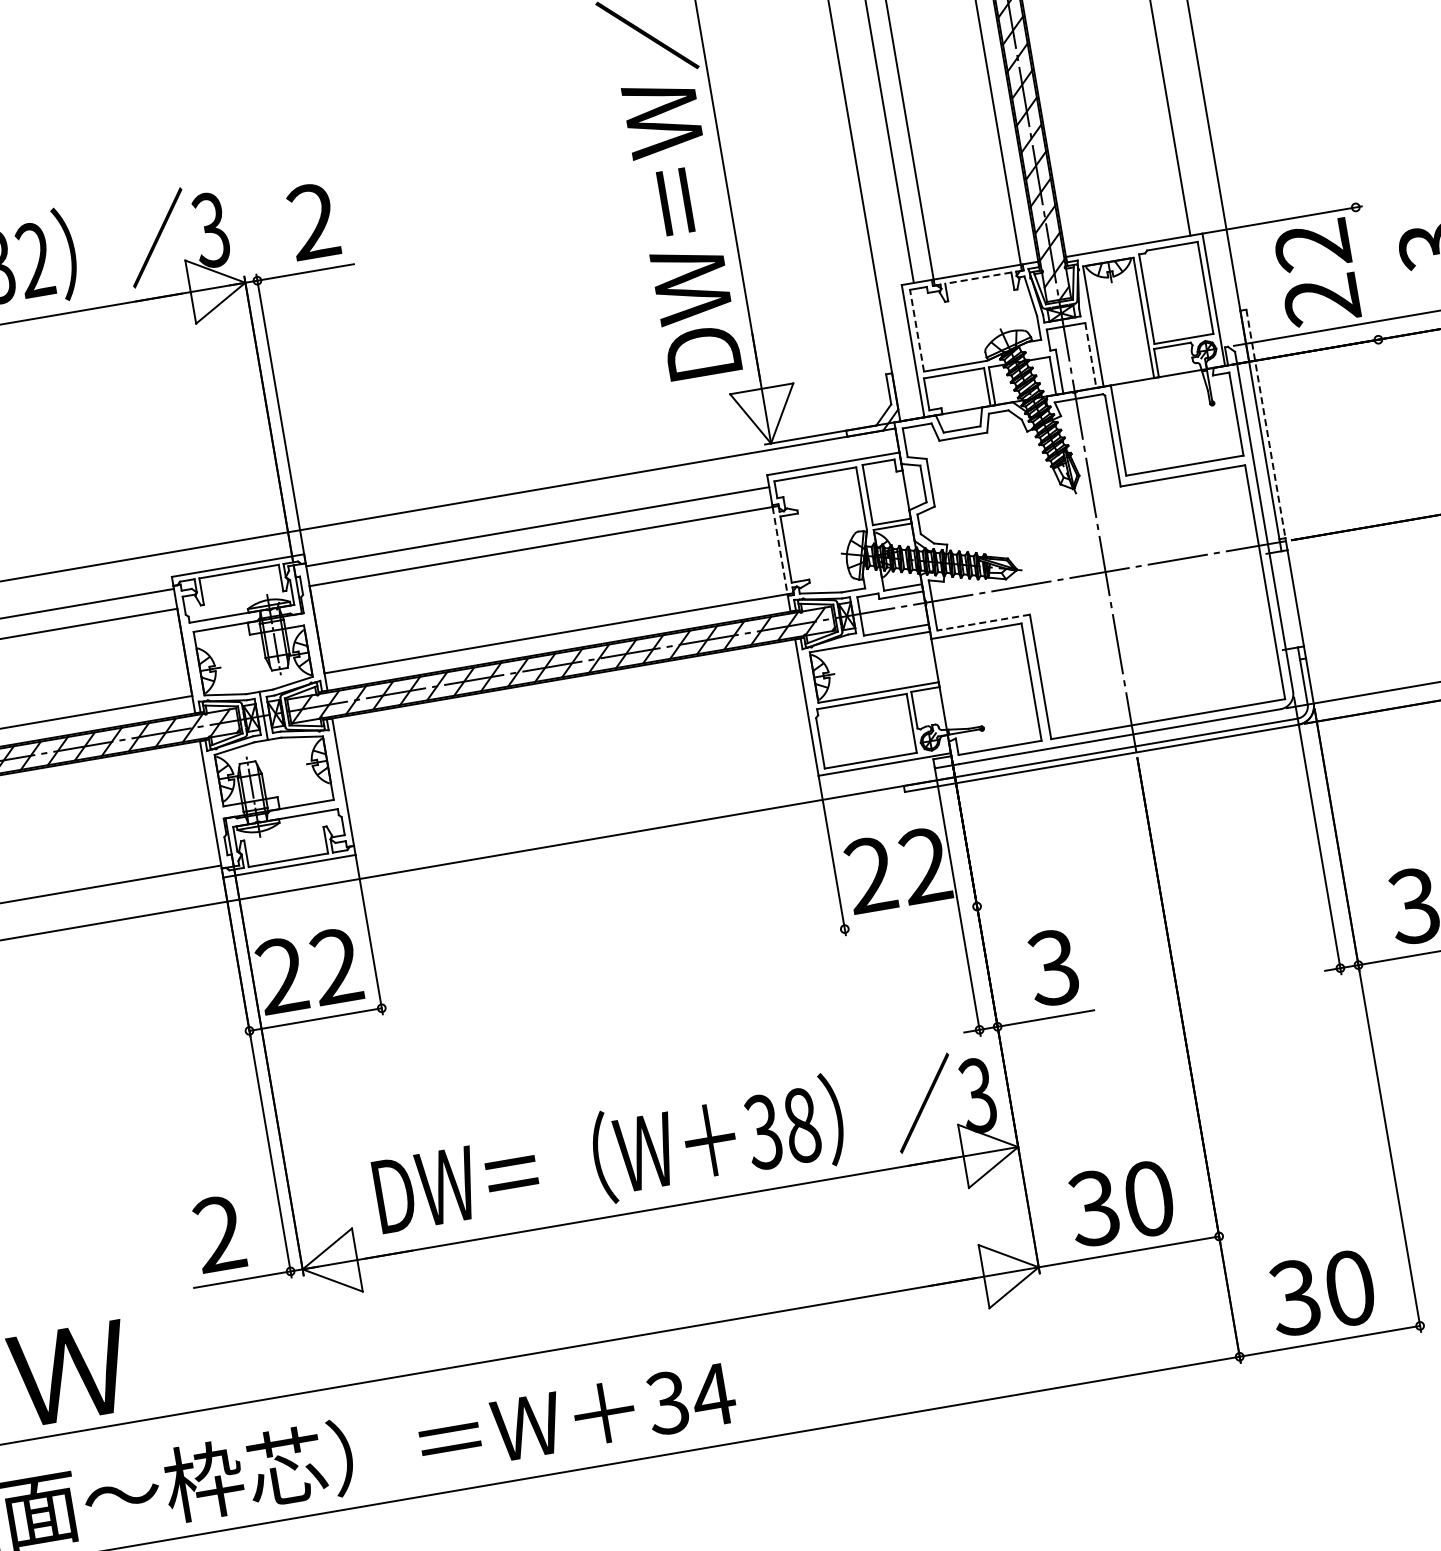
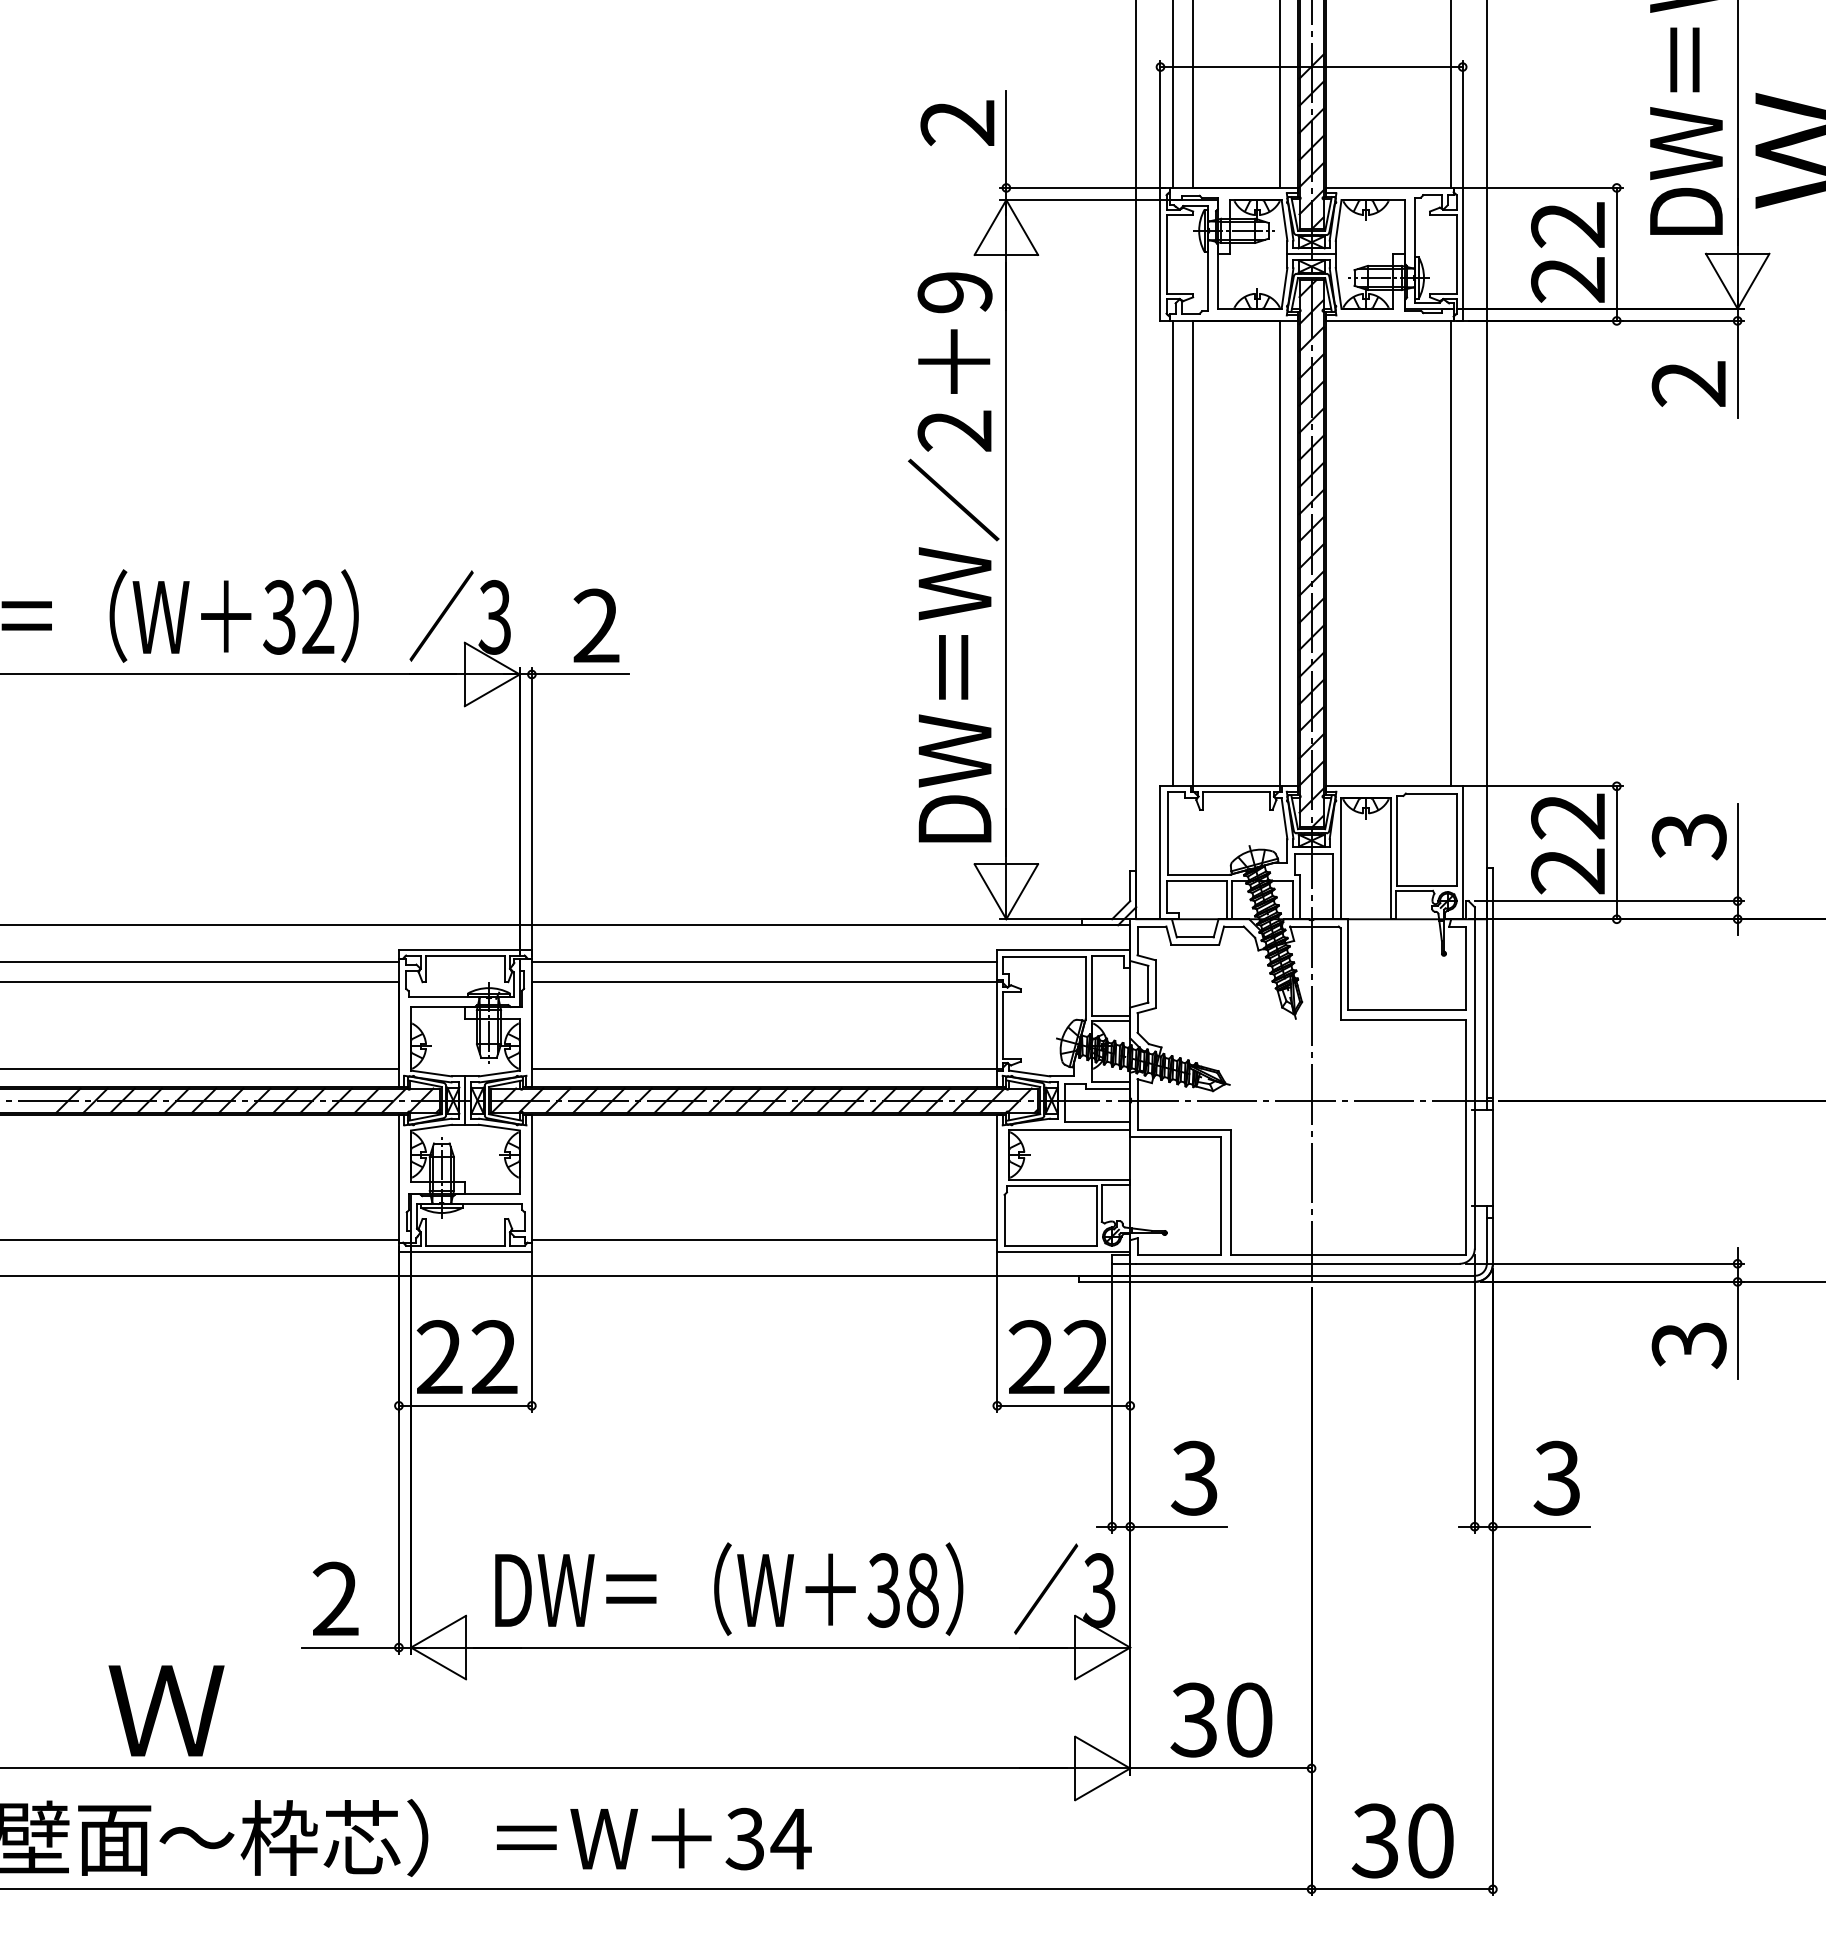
line: (1366, 273) -> (1616, 852), added
line: (977, 278) -> (1235, 792), dashed -> solid
line: (916, 329) -> (1167, 832), dashed -> solid
line: (1090, 355) -> (1333, 886), dashed -> solid
line: (1265, 423) -> (1492, 982), dashed -> solid
line: (780, 550) -> (997, 1025), dashed -> solid
line: (984, 622) -> (1184, 1129), dashed -> solid
line: (584, 803) -> (764, 1239), added
line: (910, 917) -> (1063, 1405), added

